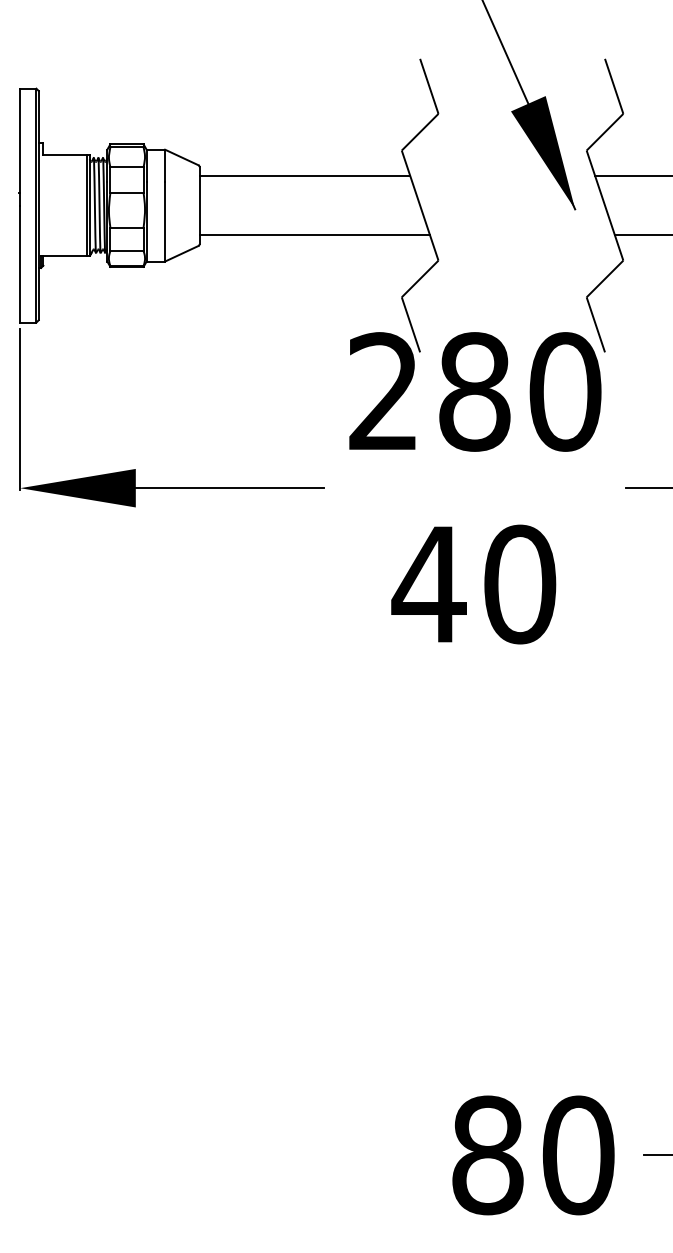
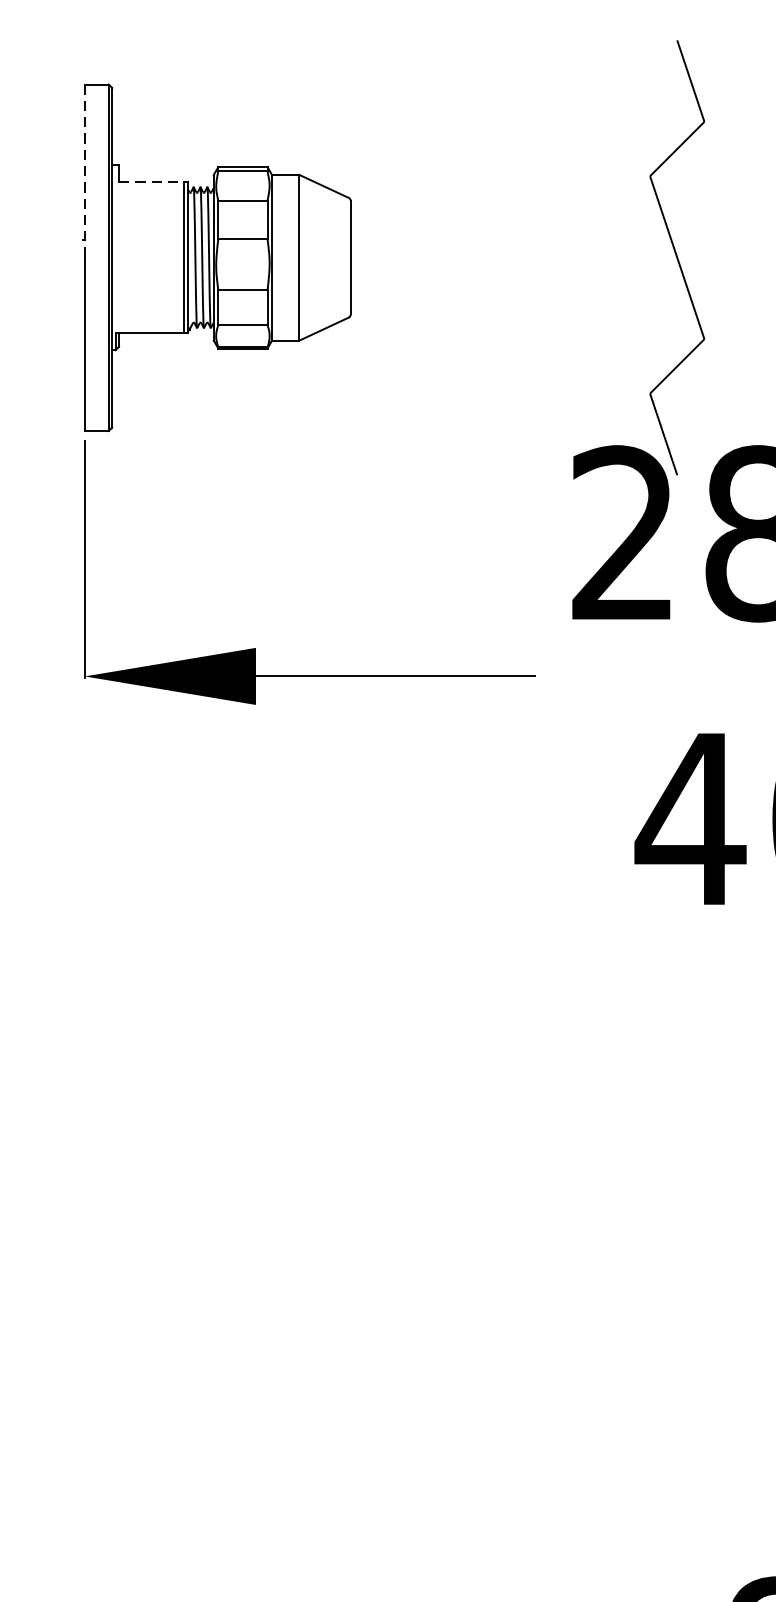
line: (20, 146) -> (85, 170), solid -> dashed
line: (65, 154) -> (151, 182), solid -> dashed
line: (304, 176) -> (505, 214), removed
line: (314, 234) -> (520, 300), removed

